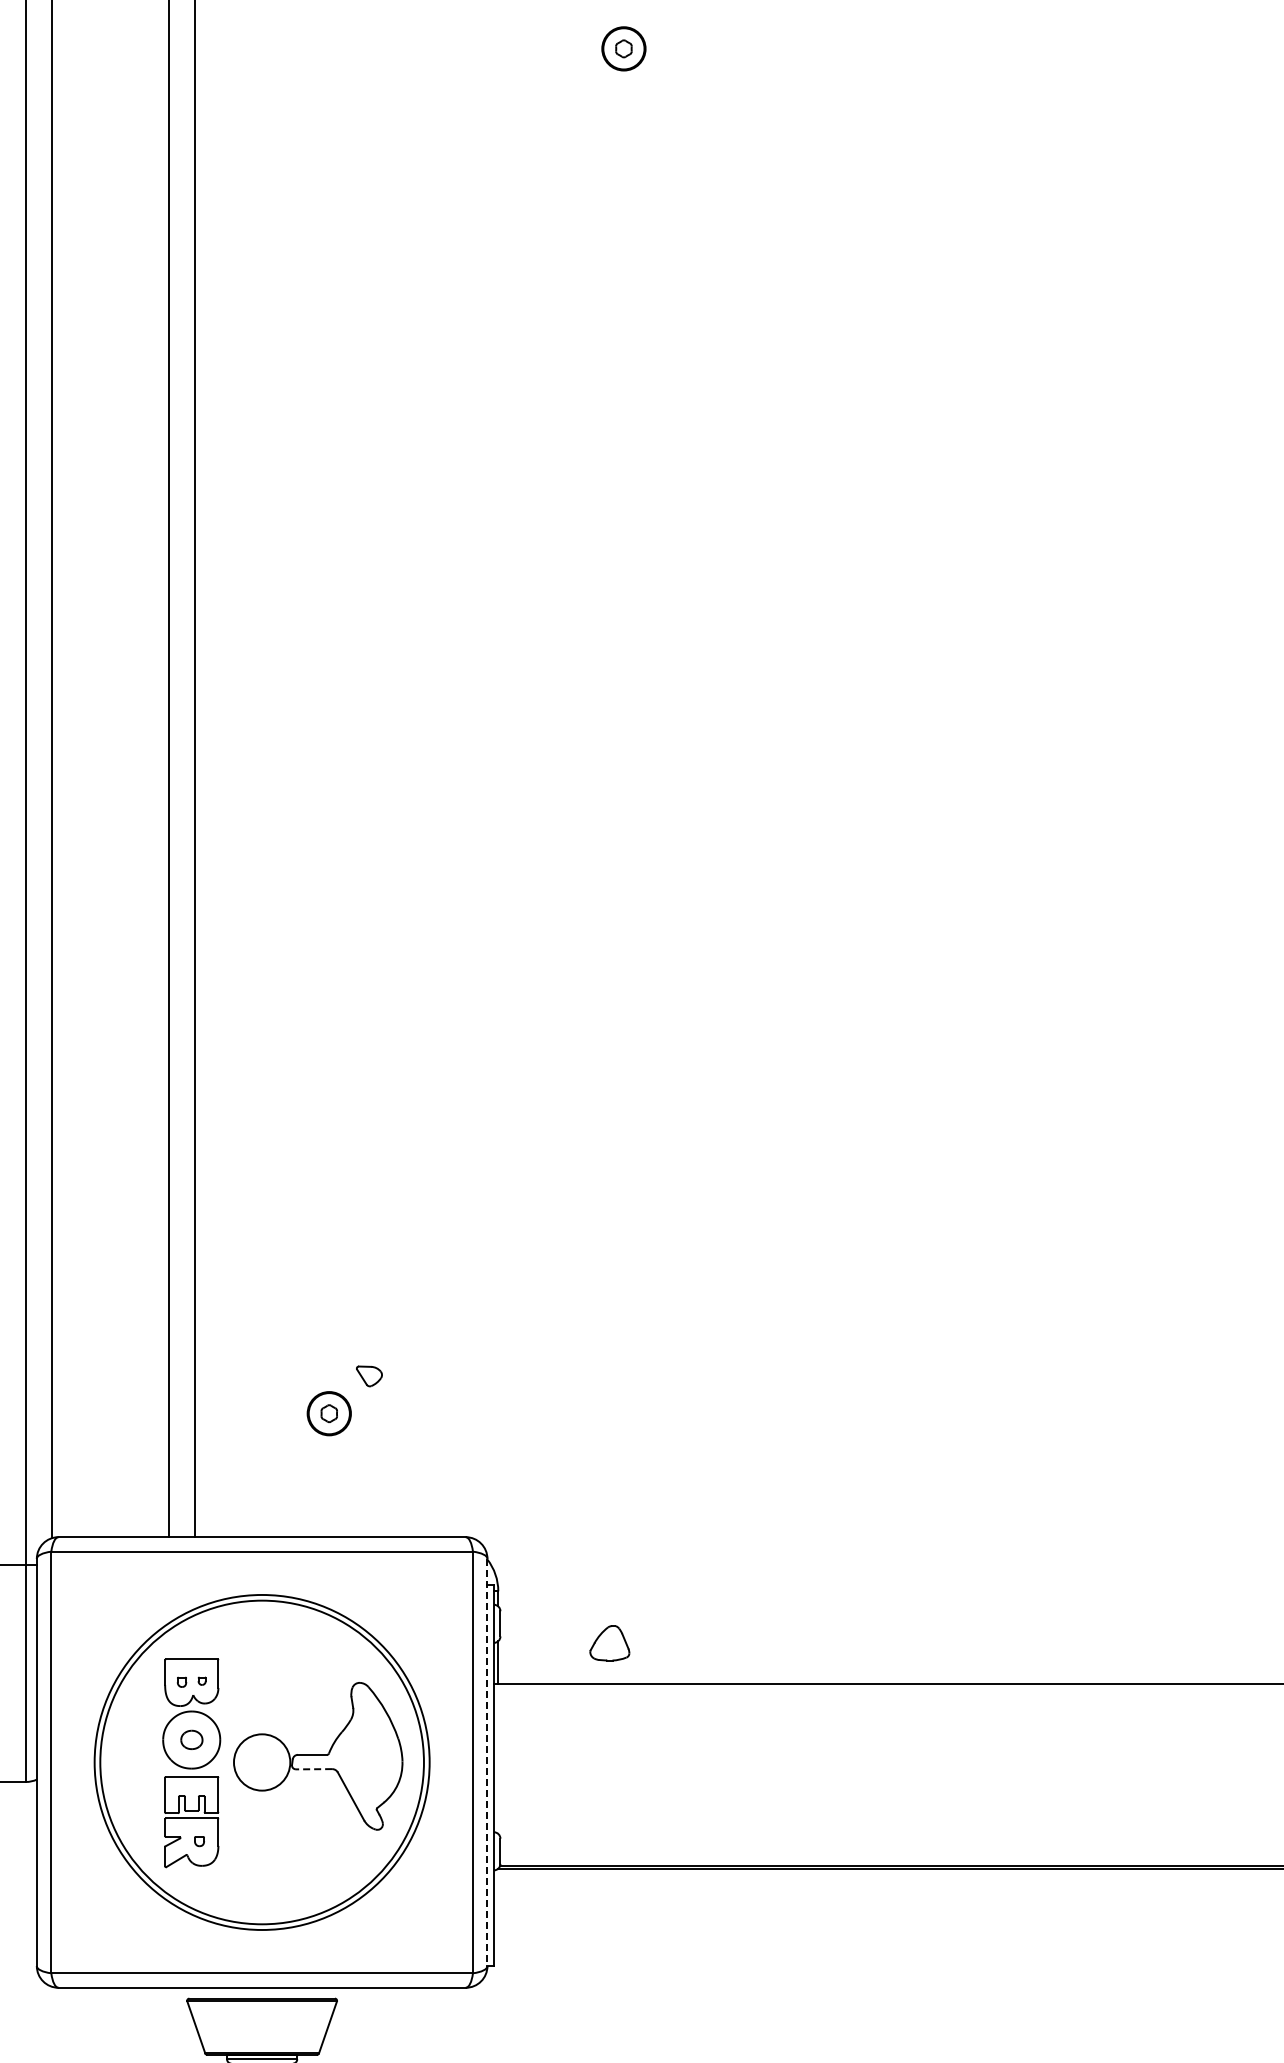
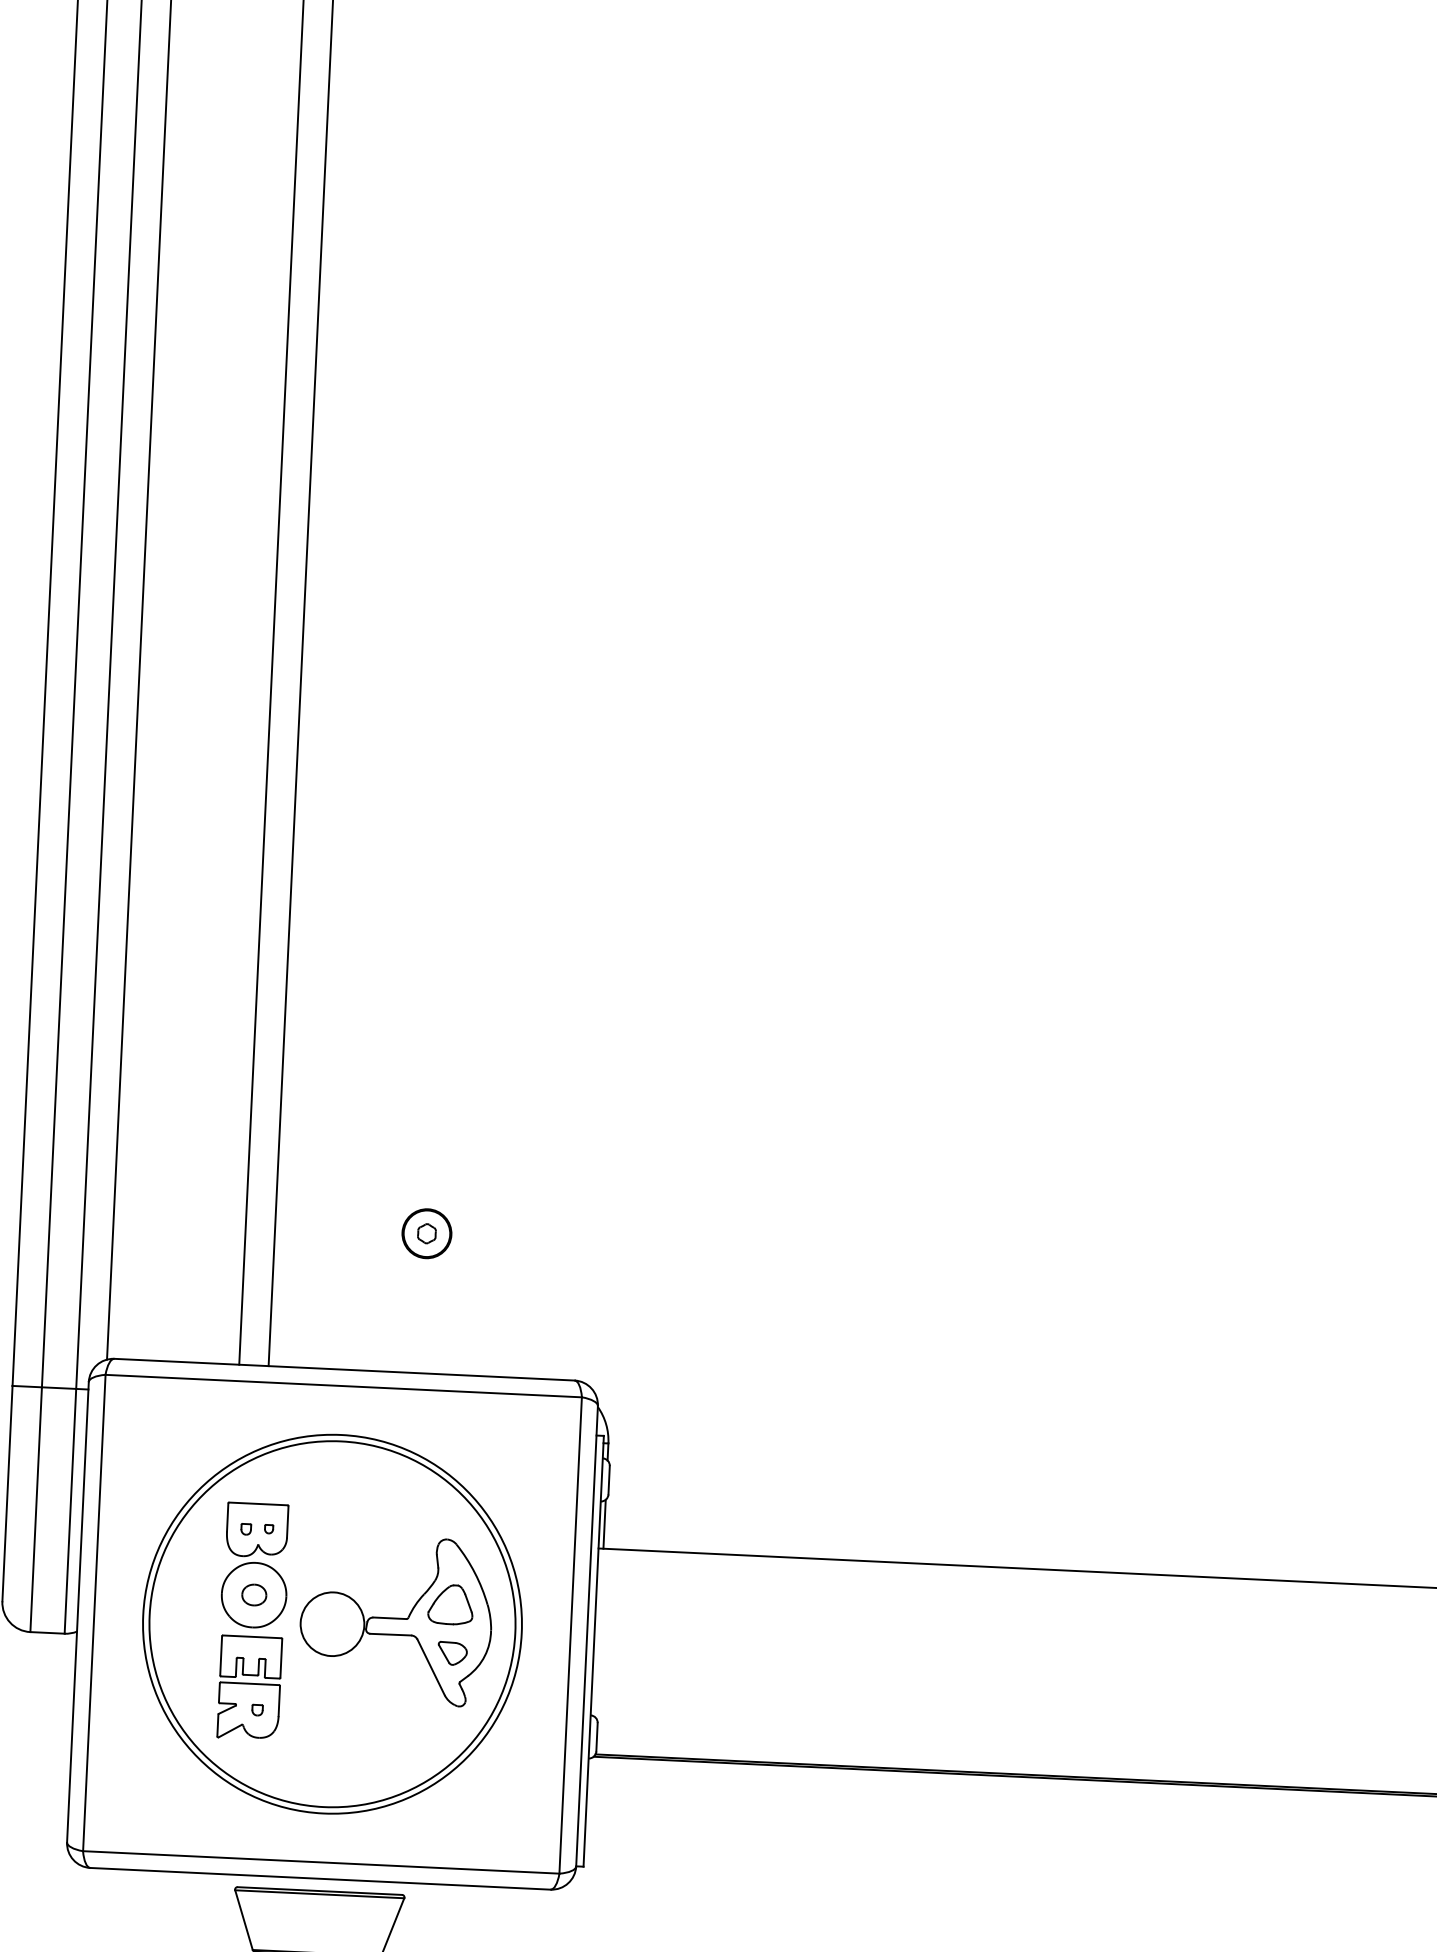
part: (369, 1376) -> (452, 1653), moved
part: (609, 1643) -> (450, 1604), moved
line: (487, 1762) -> (587, 1636), dashed -> solid
line: (313, 1769) -> (390, 1634), dashed -> solid

